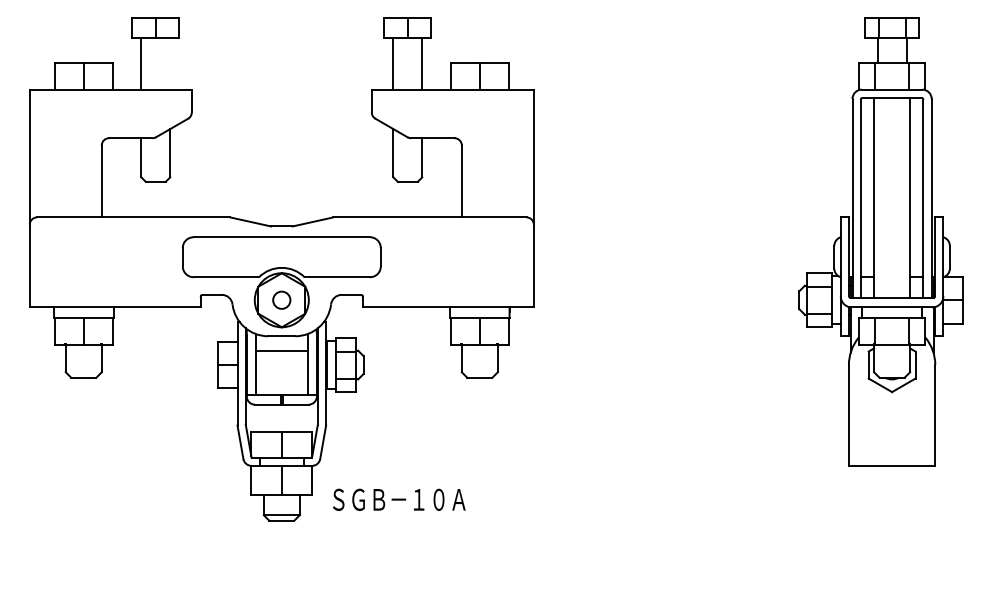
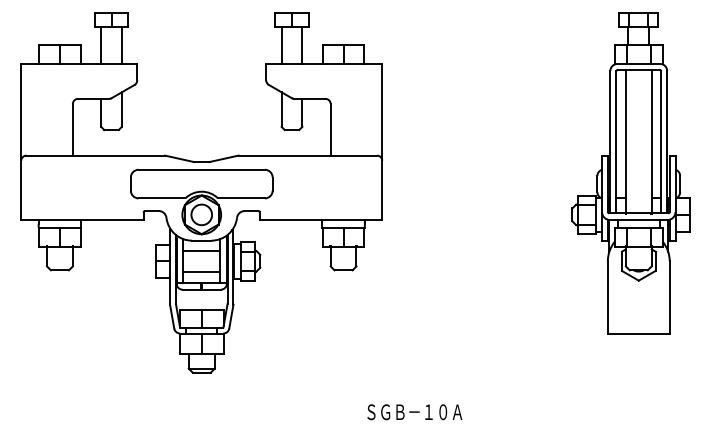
line: (170, 63) -> (122, 45), added
circle: (281, 299) -> (201, 214), size x1.67
line: (281, 379) -> (201, 271), added
text: (399, 499) -> (414, 411), moved

